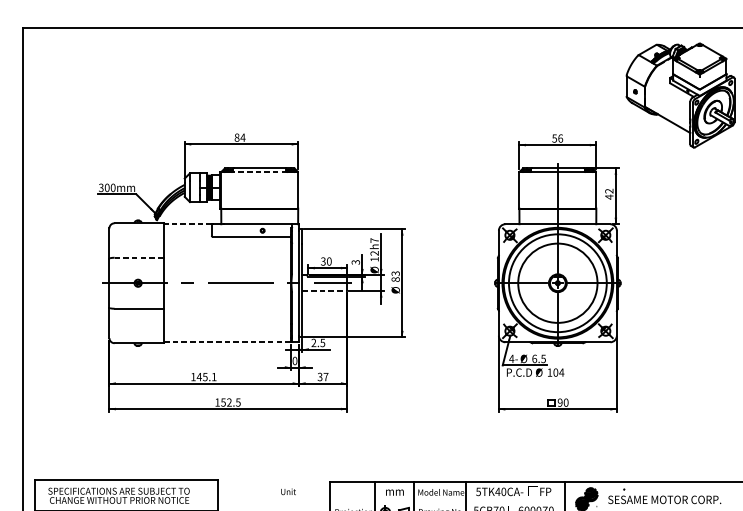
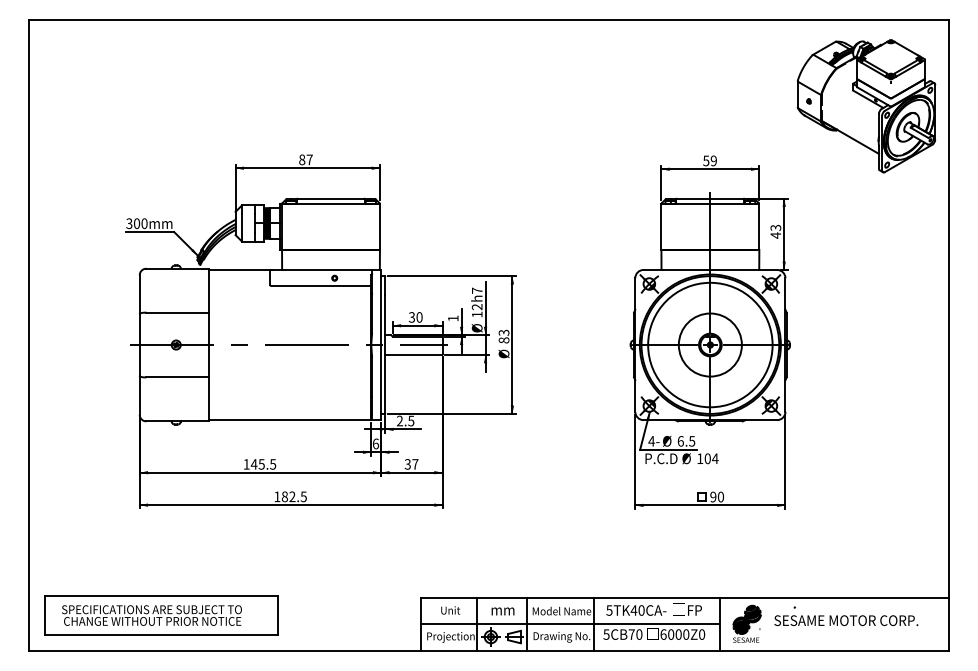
text: (242, 137) -> (309, 159), 84 -> 87
text: (560, 138) -> (713, 160), 56 -> 59
line: (260, 172) -> (331, 203), dashed -> solid
text: (609, 190) -> (776, 227), 42 -> 43
line: (187, 223) -> (239, 269), dashed -> solid
line: (139, 257) -> (177, 312), dashed -> solid
text: (355, 262) -> (452, 318), 3 -> 1
circle: (557, 282) -> (709, 344), size x0.62
line: (325, 291) -> (414, 355), dashed -> solid
line: (227, 342) -> (290, 420), dashed -> solid
text: (294, 360) -> (375, 443), 0 -> 6
text: (214, 377) -> (273, 464), 145.1 -> 145.5
text: (223, 402) -> (284, 496), 152.5 -> 182.5
text: (288, 491) -> (450, 610), moved
line: (447, 502) -> (569, 624), added

